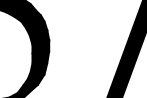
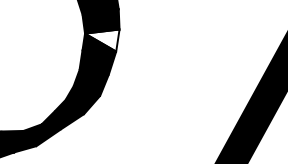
fill: (40, 45) -> (100, 37), removed

